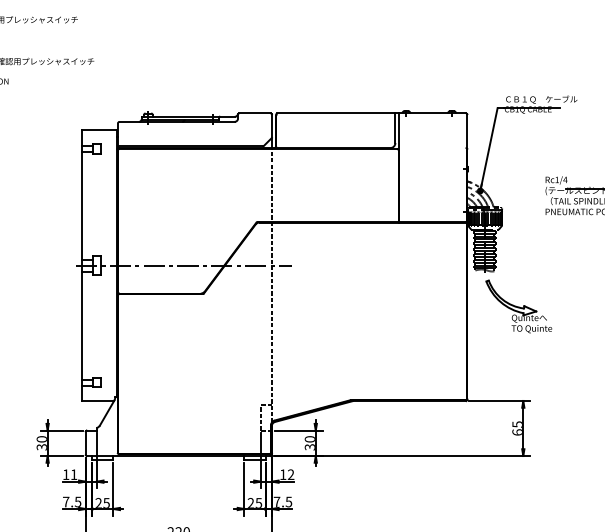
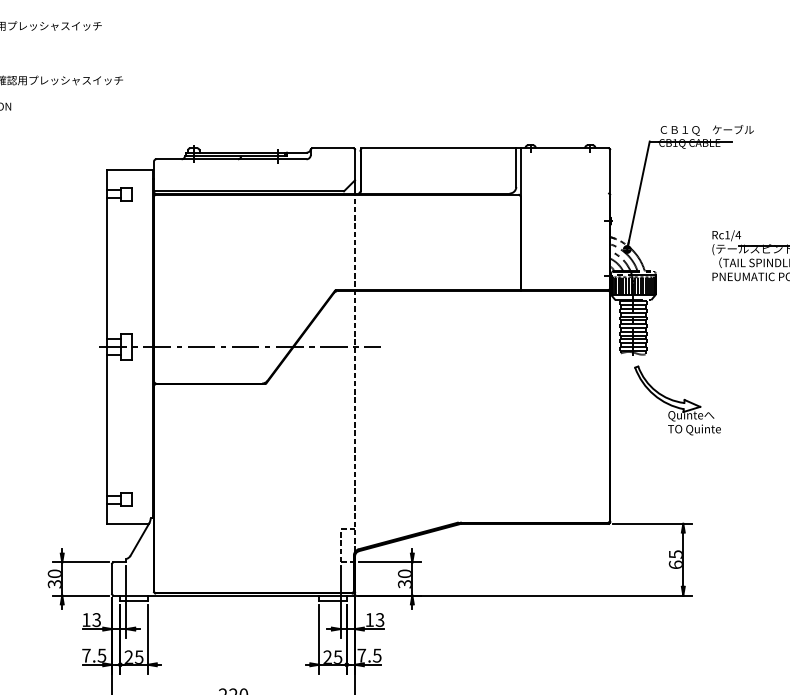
text: (73, 474) -> (95, 619), 11 -> 13
text: (290, 475) -> (379, 621), 12 -> 13

